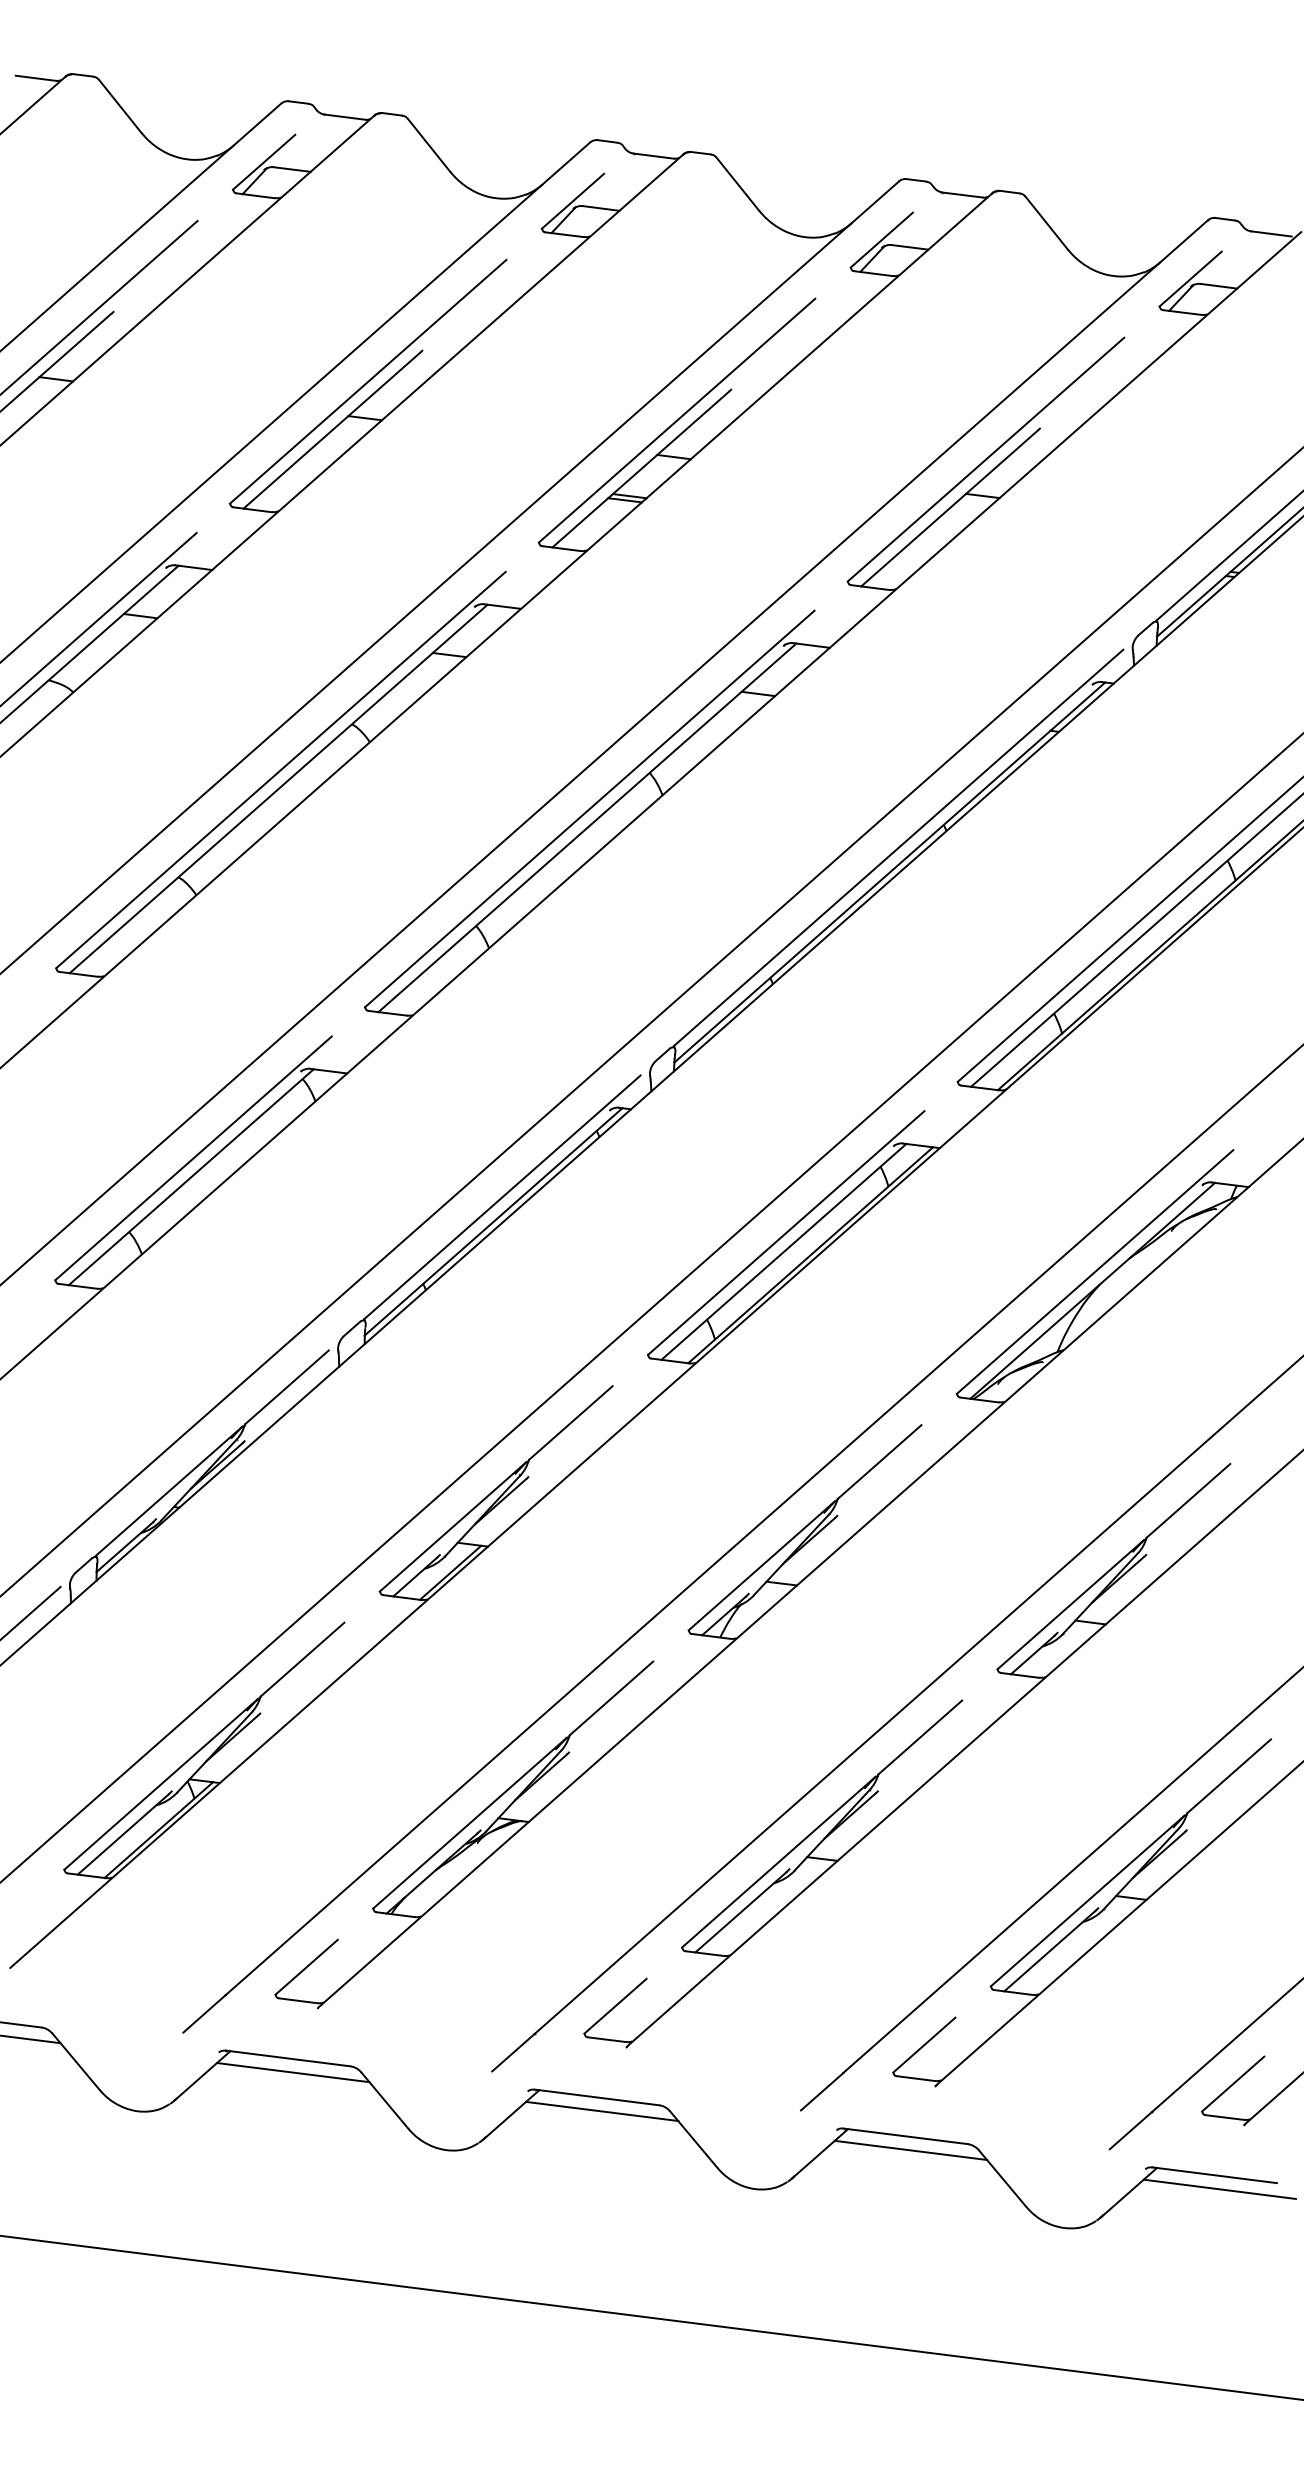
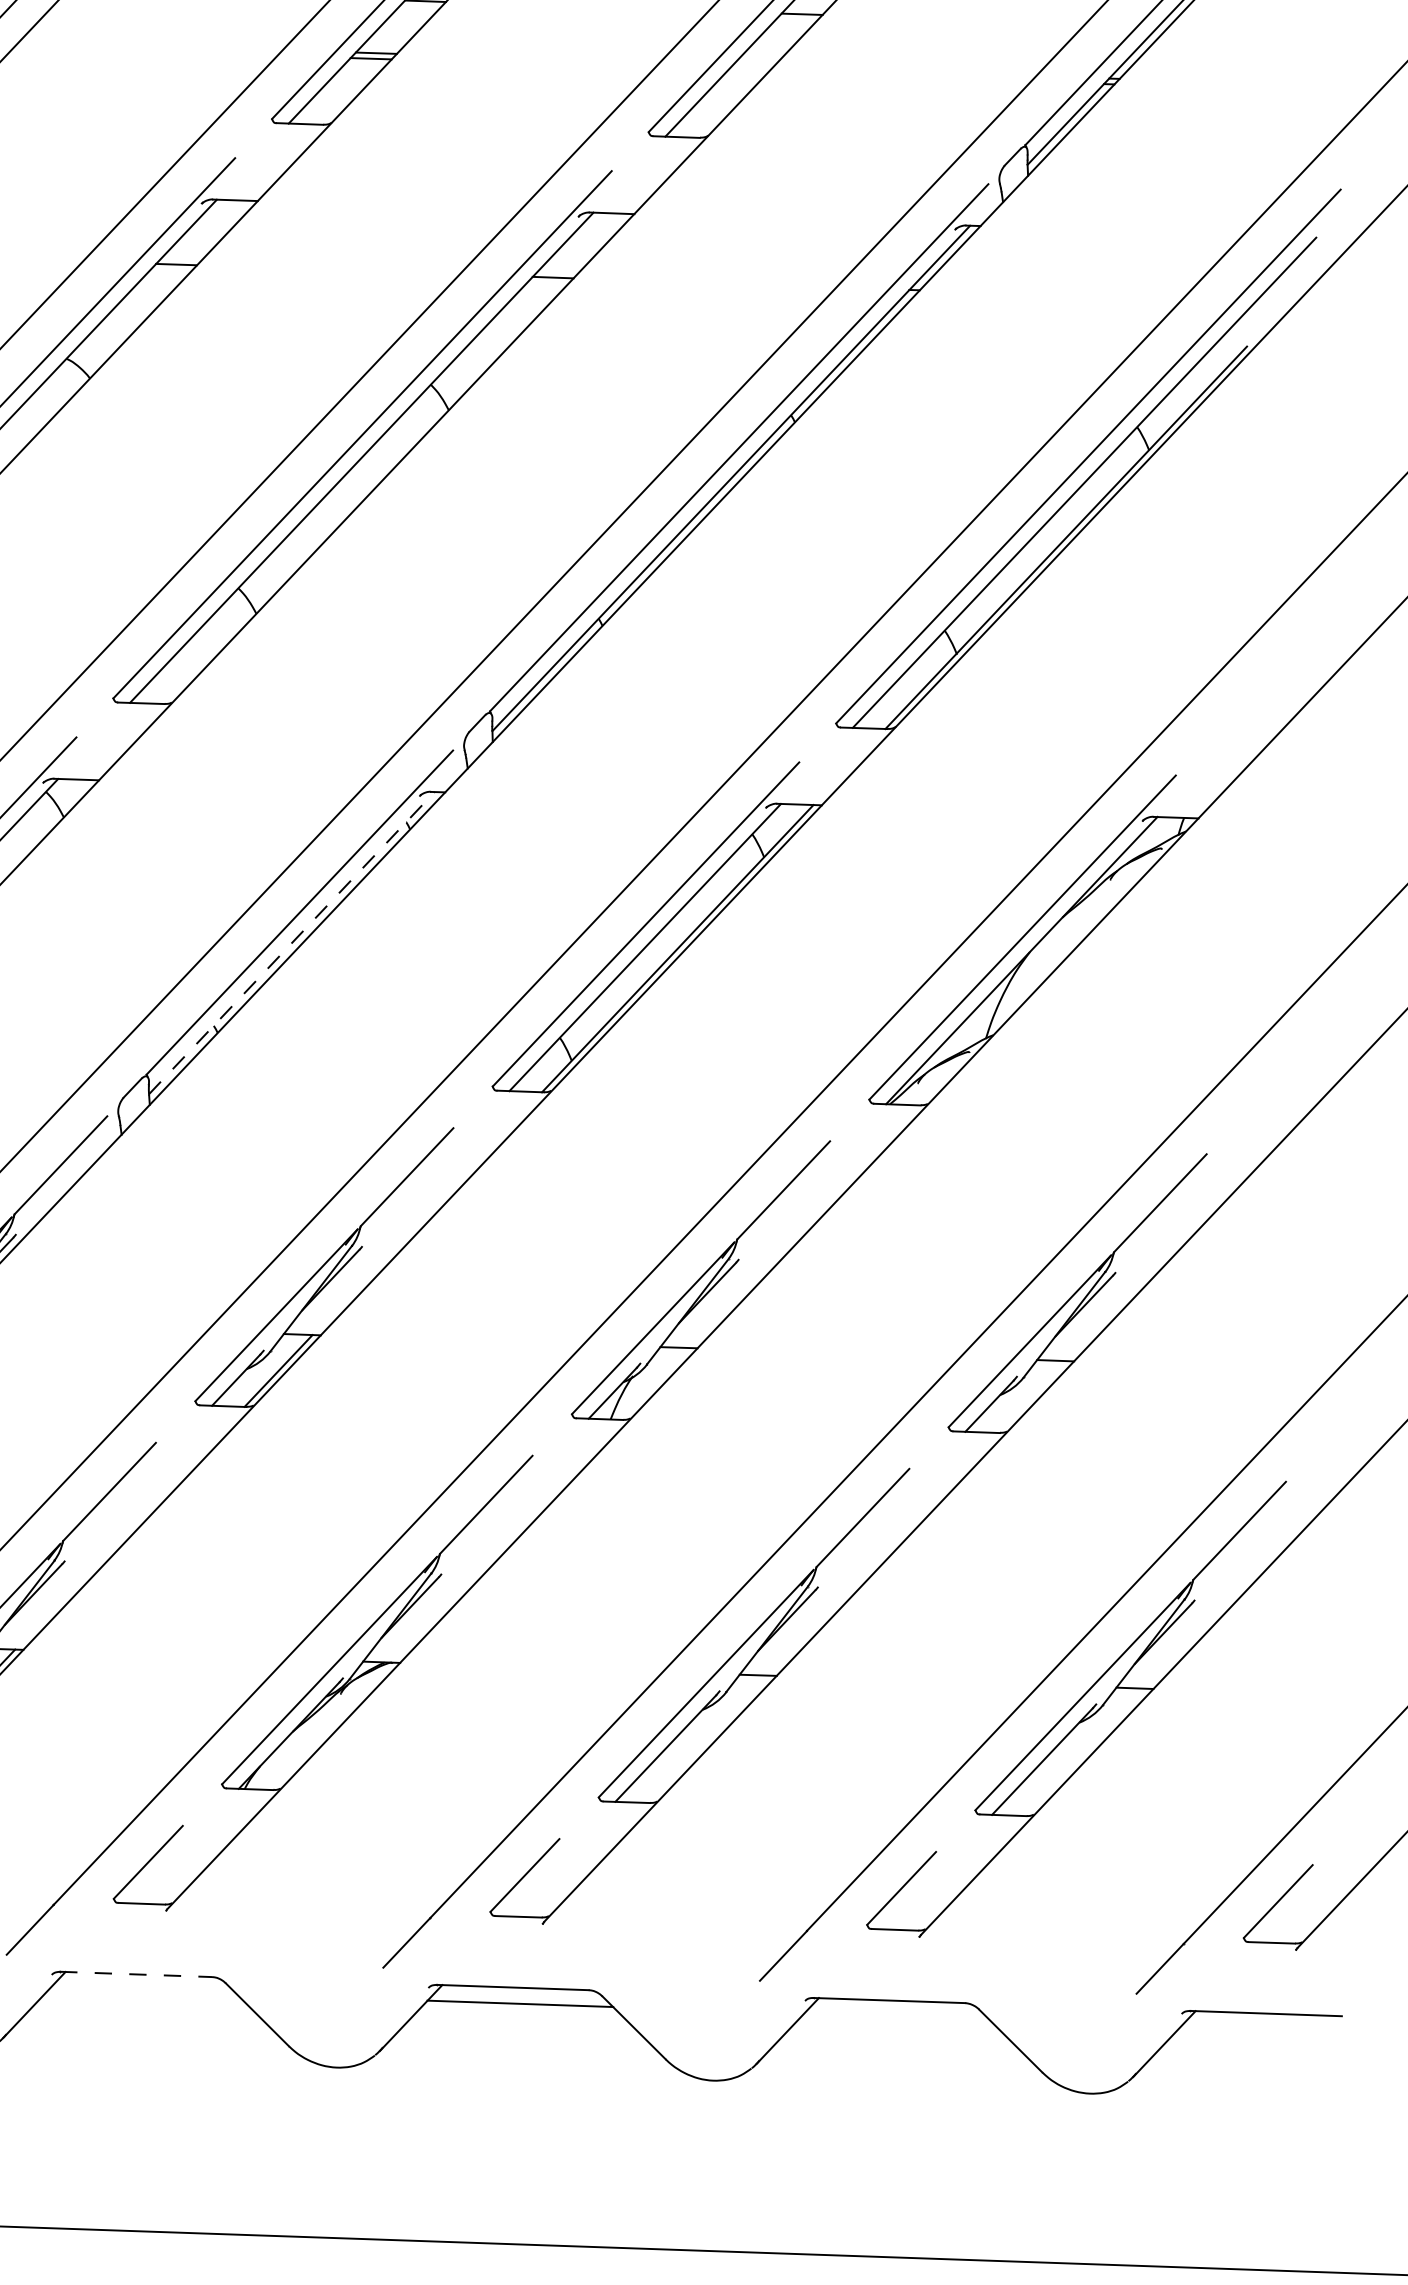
line: (493, 1221) -> (291, 942), solid -> dashed
line: (288, 2058) -> (136, 1974), solid -> dashed
line: (293, 2072) -> (143, 1990), removed
line: (910, 2150) -> (896, 2017), removed
line: (1219, 2188) -> (1273, 2029), removed

